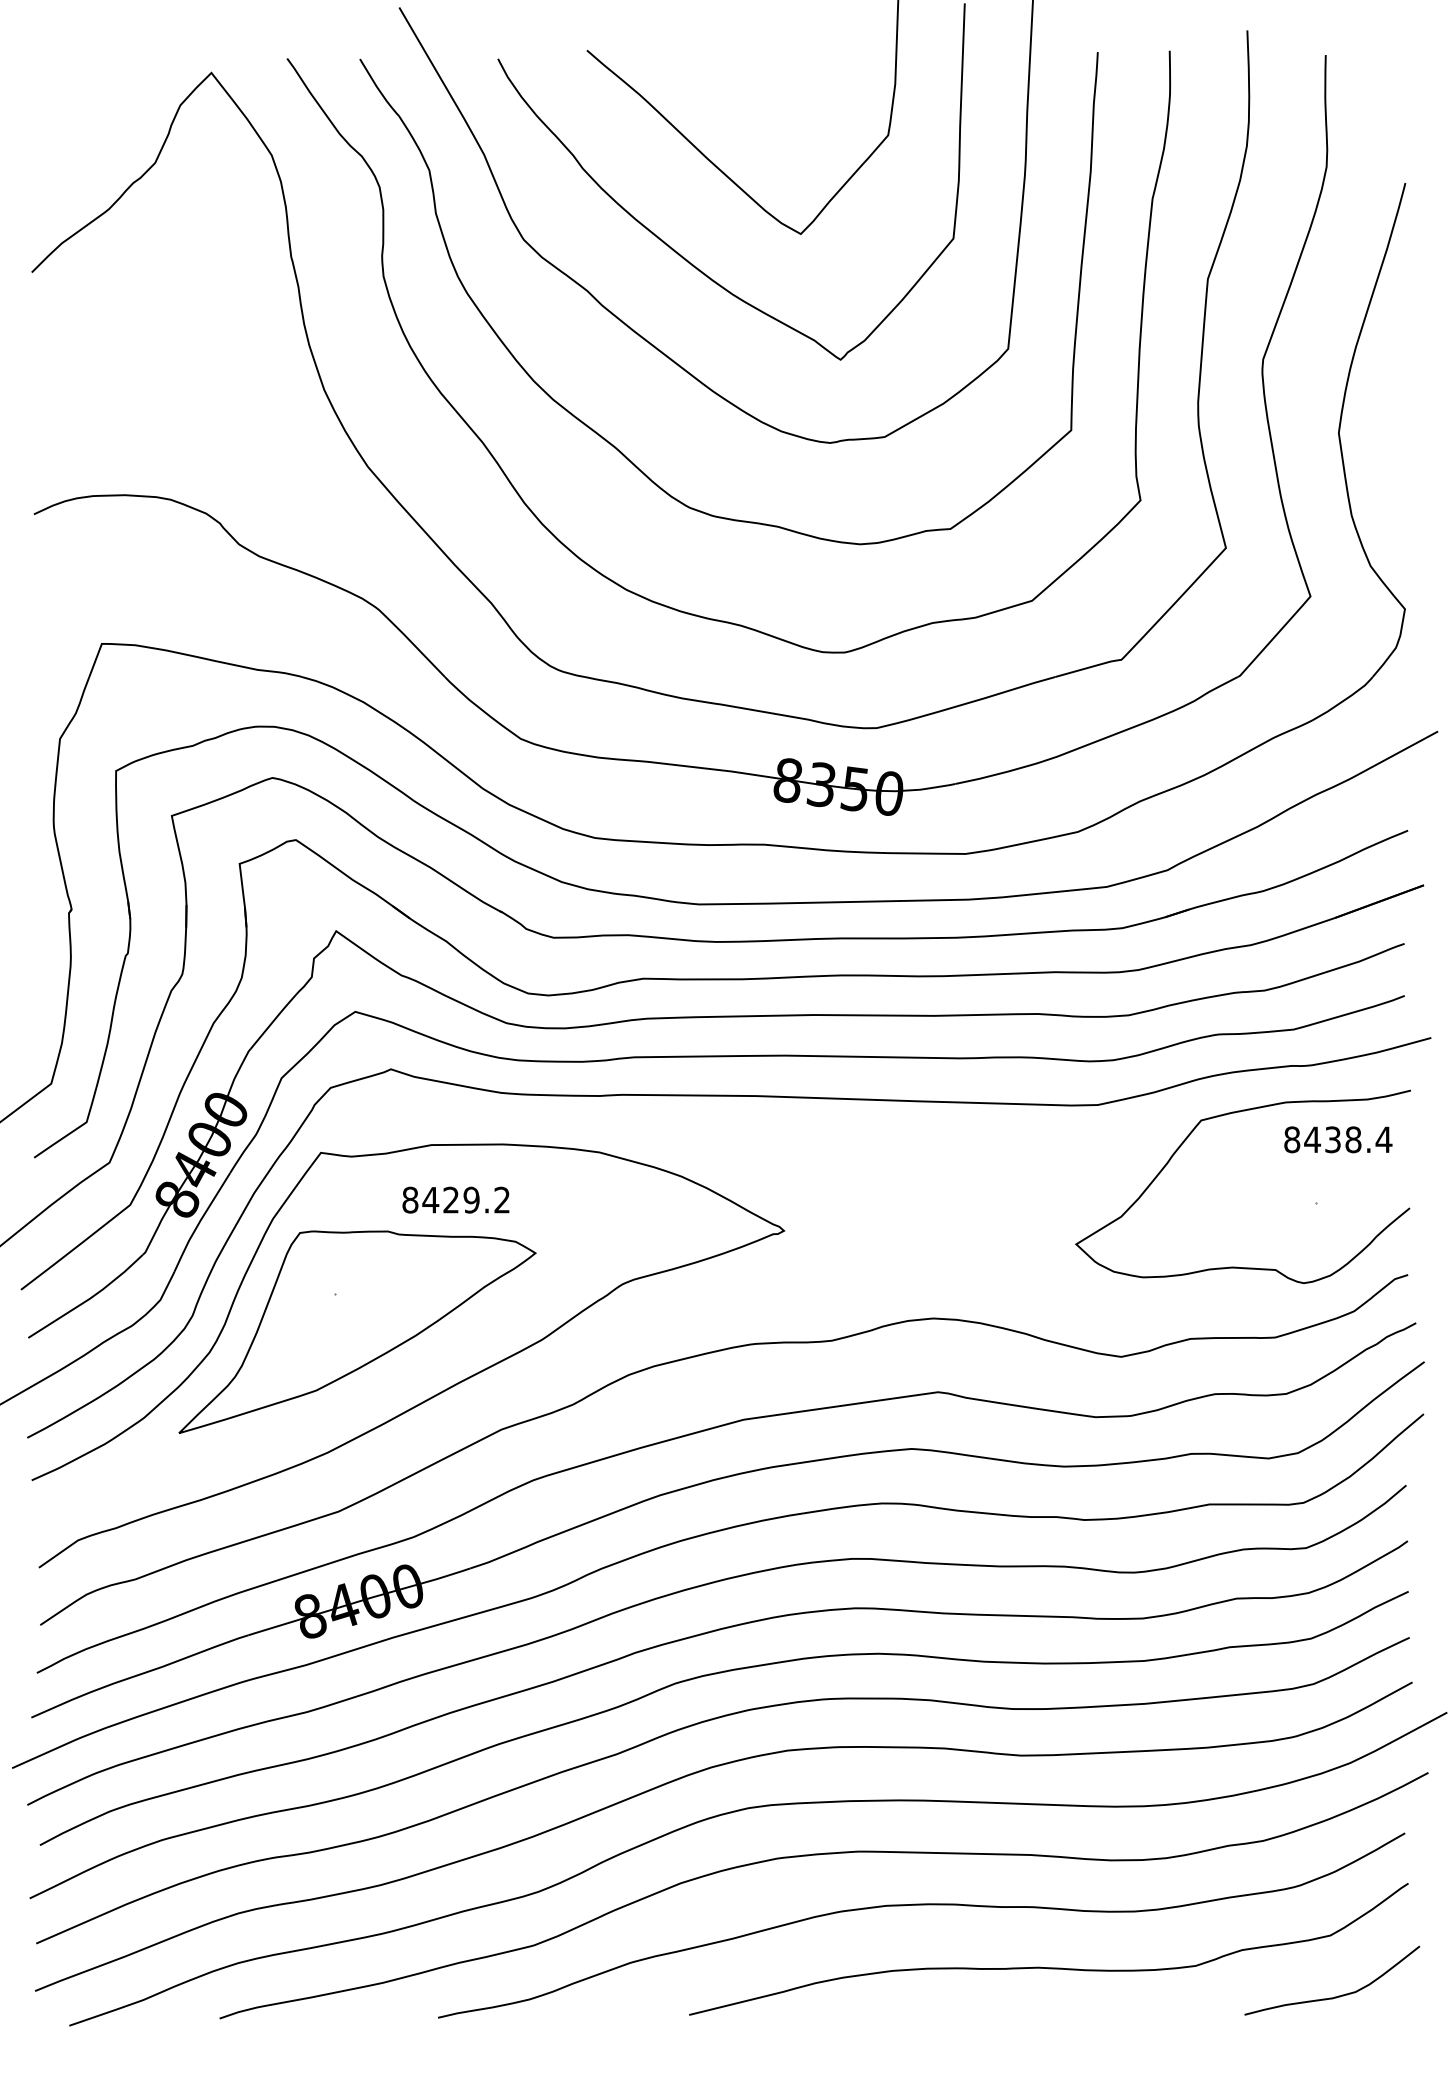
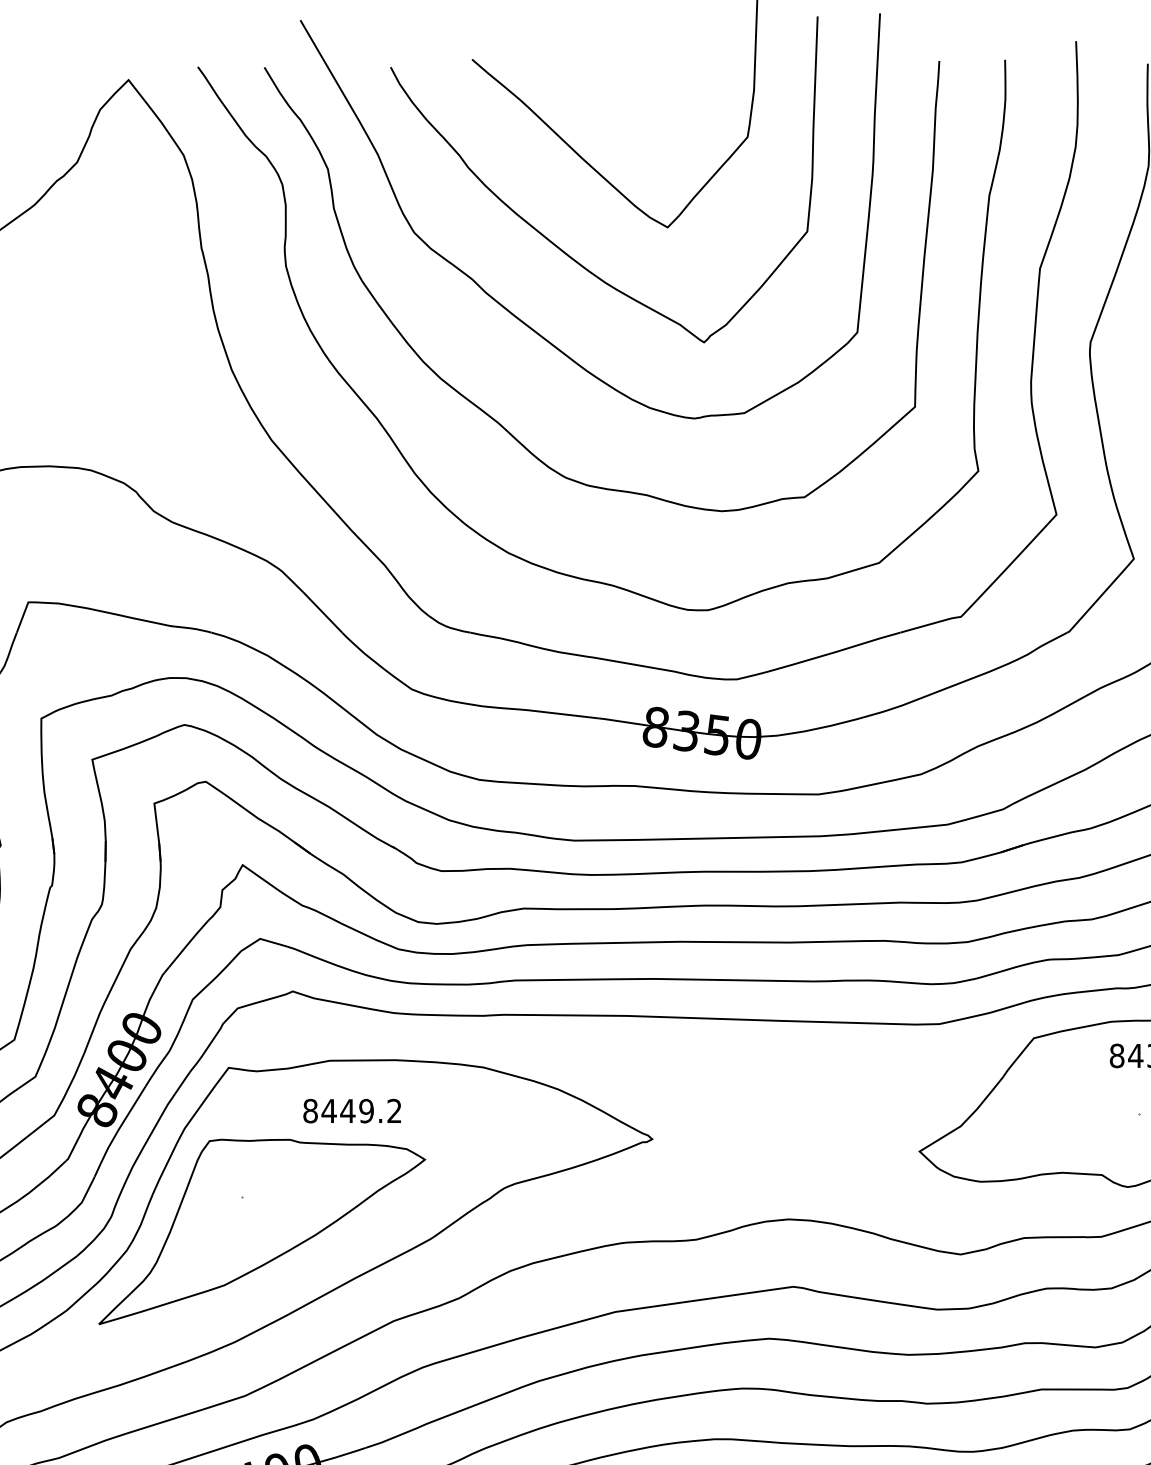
text: (450, 1199) -> (347, 1110), 8429.2 -> 8449.2

